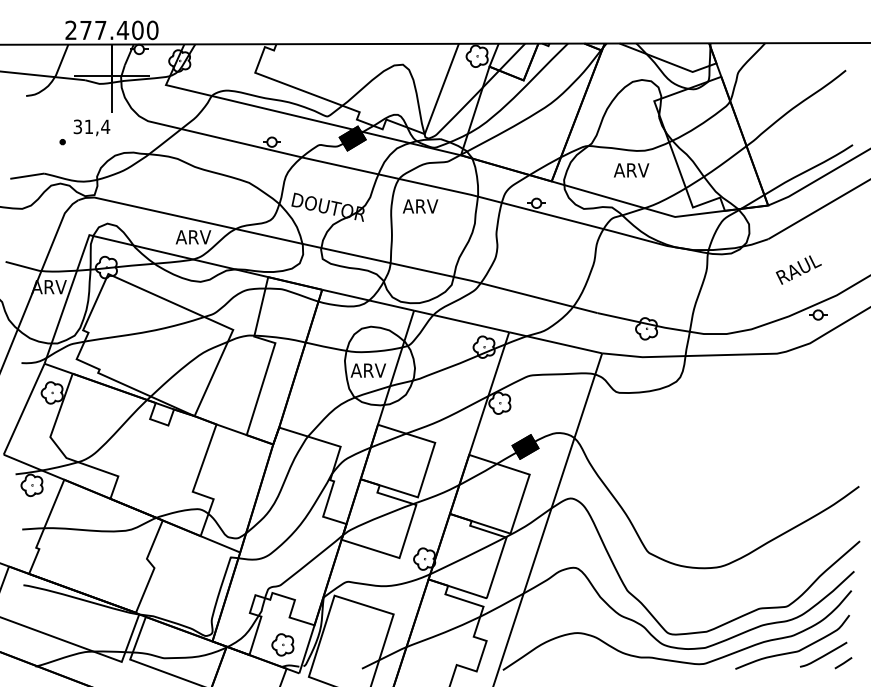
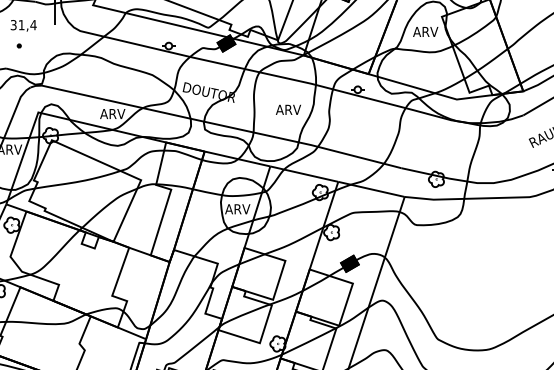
text: (91, 127) -> (23, 25), moved
text: (631, 170) -> (425, 32), moved
text: (420, 206) -> (288, 109), moved

